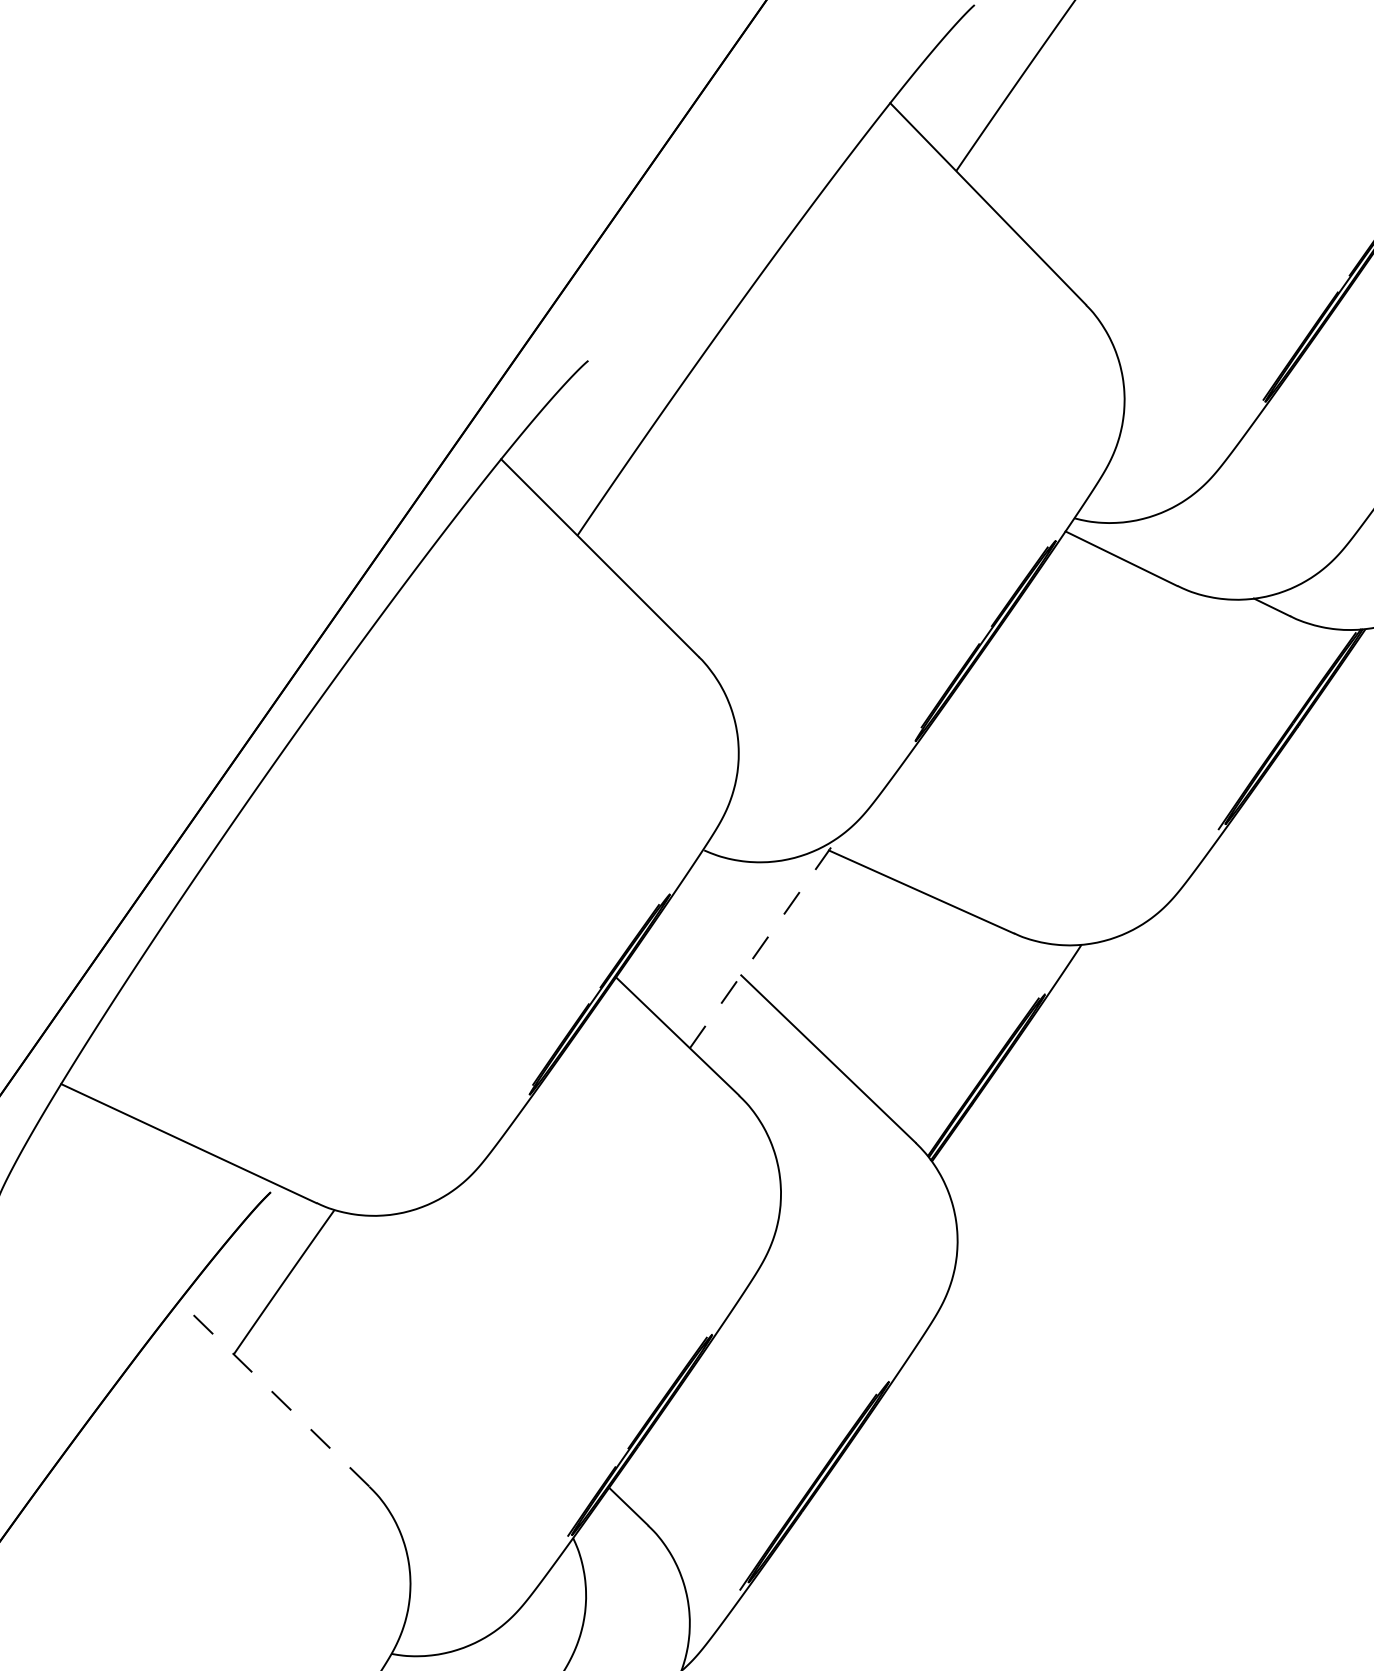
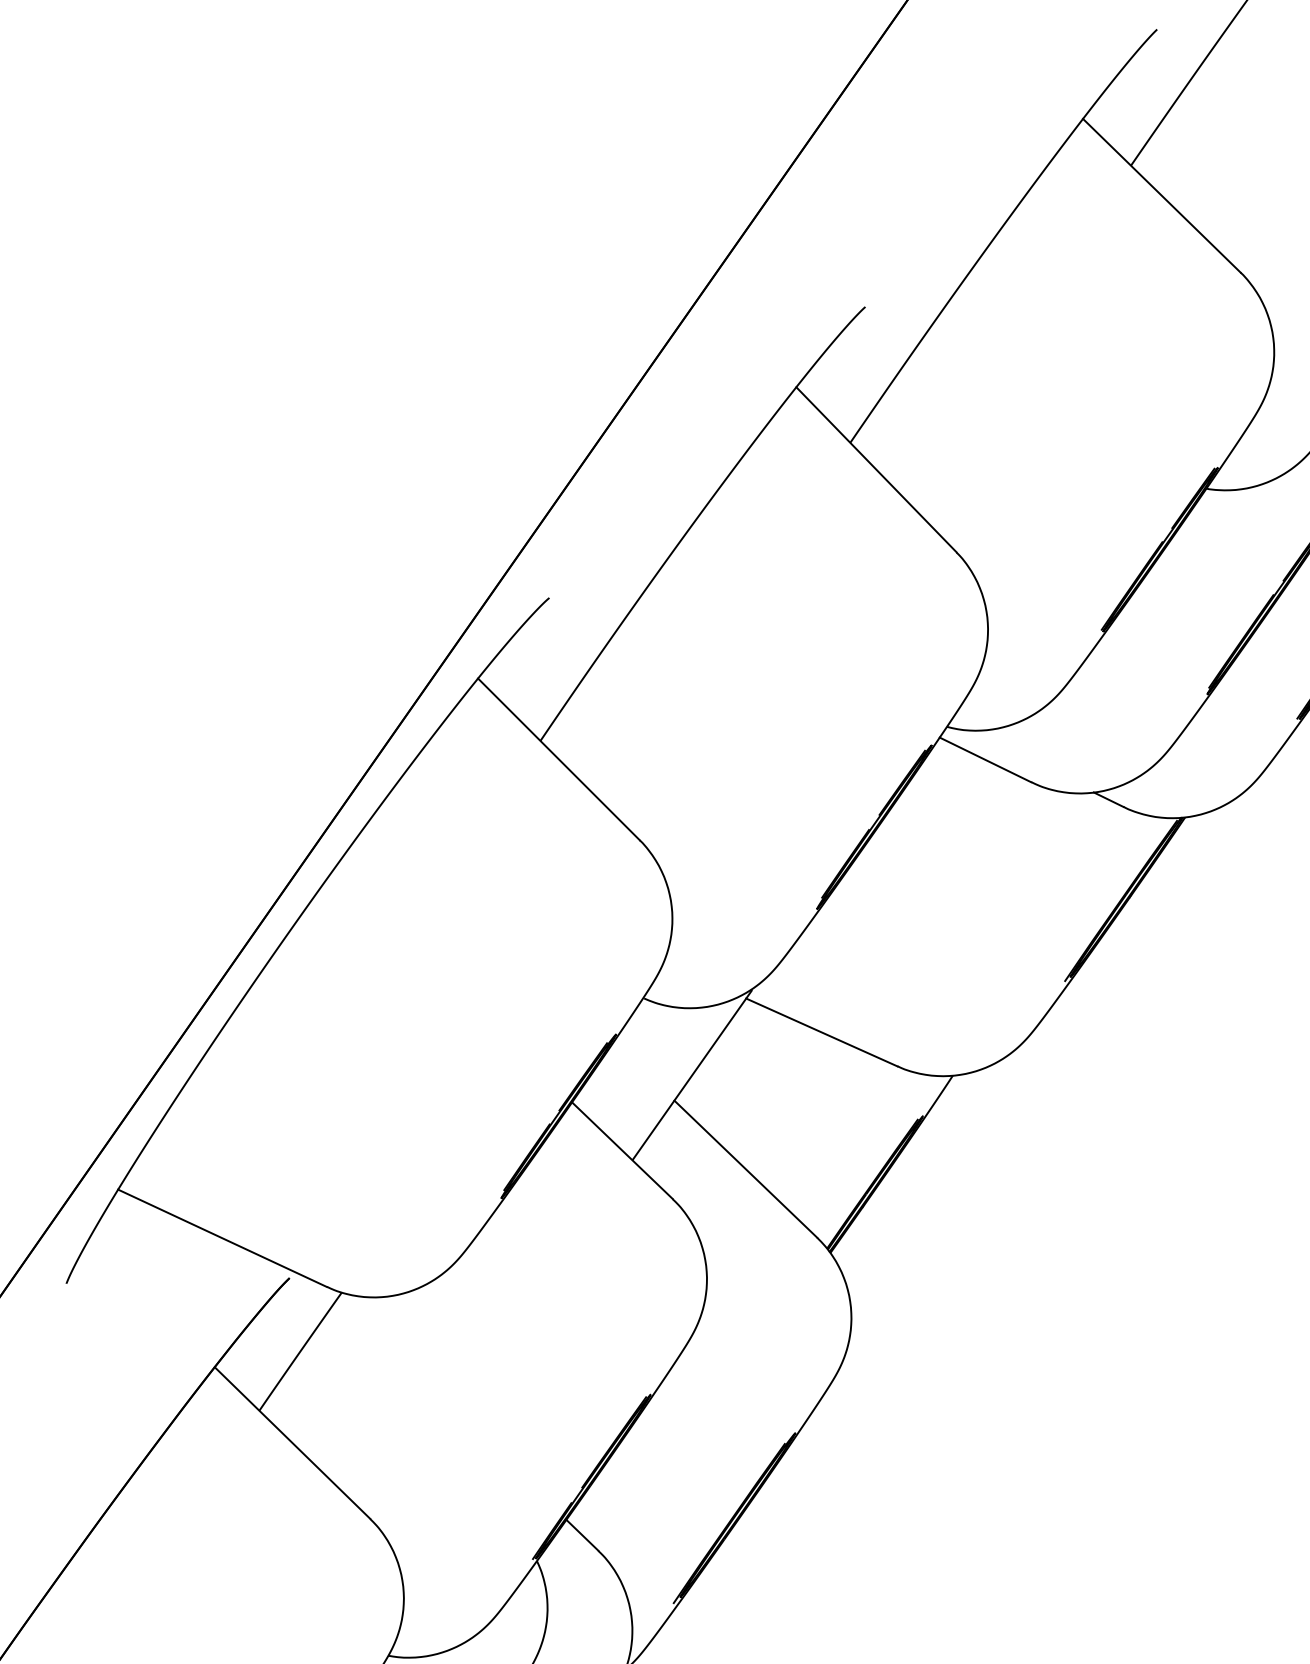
line: (763, 943) -> (692, 1074), dashed -> solid
line: (274, 1394) -> (292, 1443), dashed -> solid

